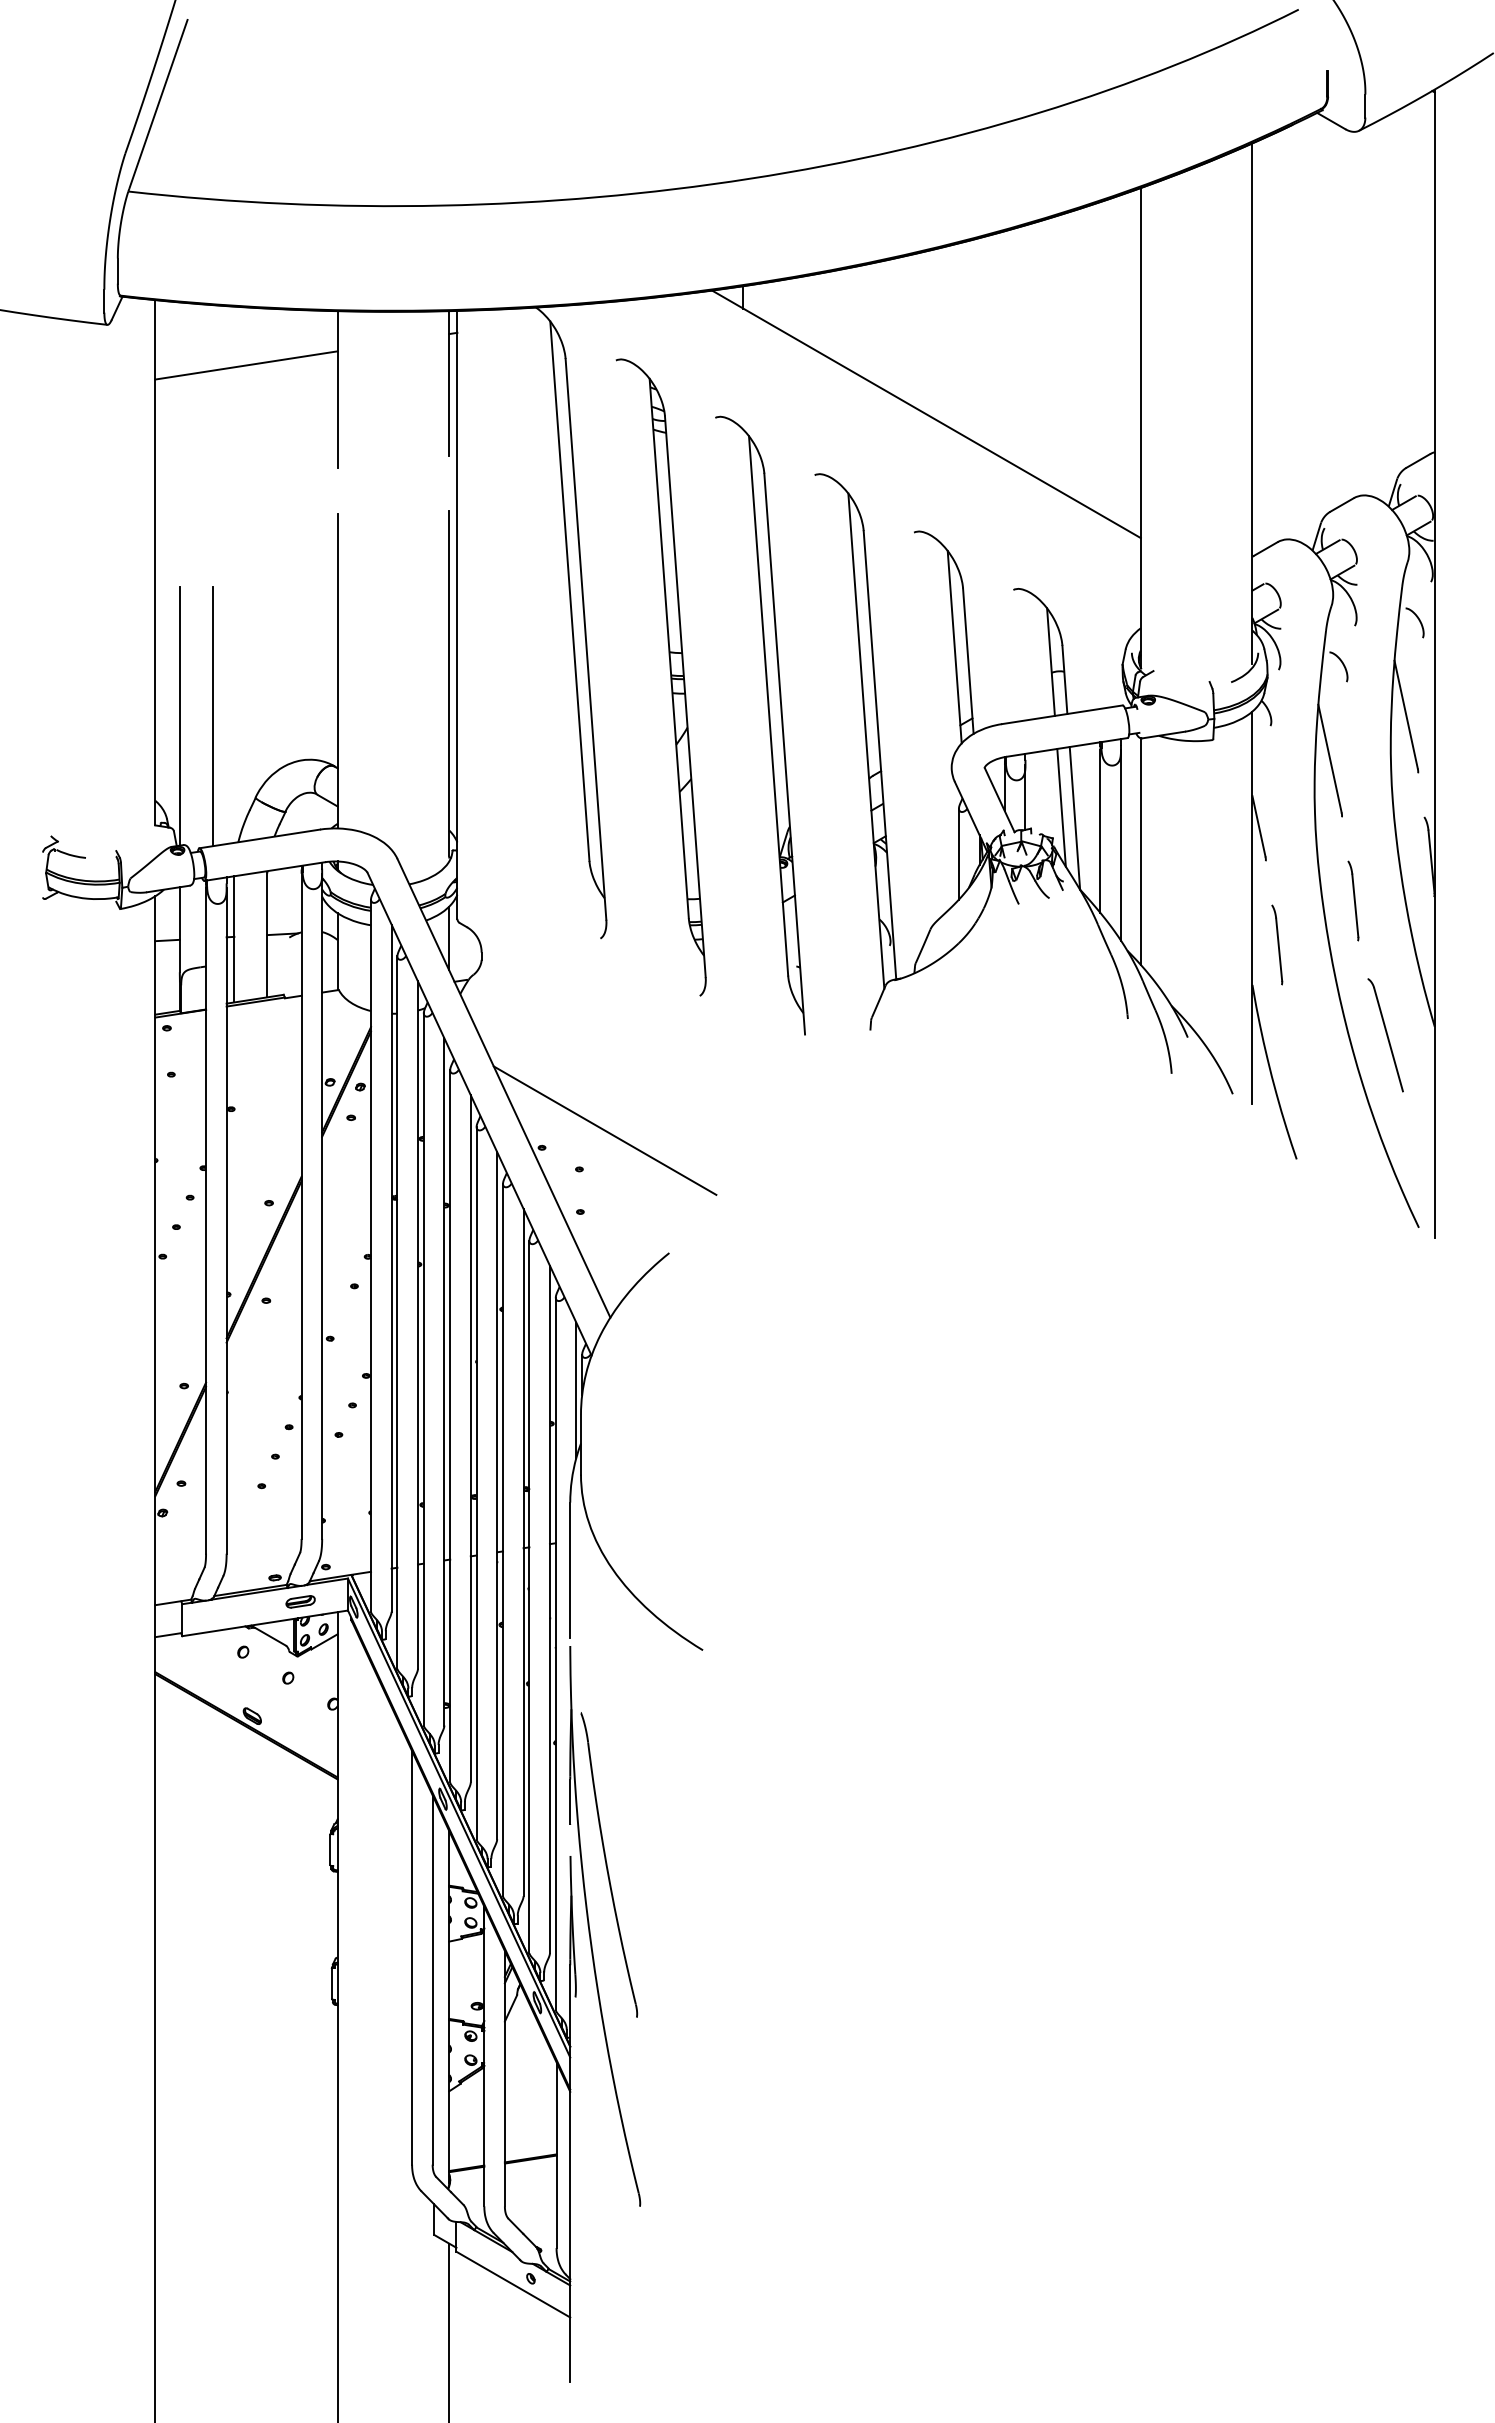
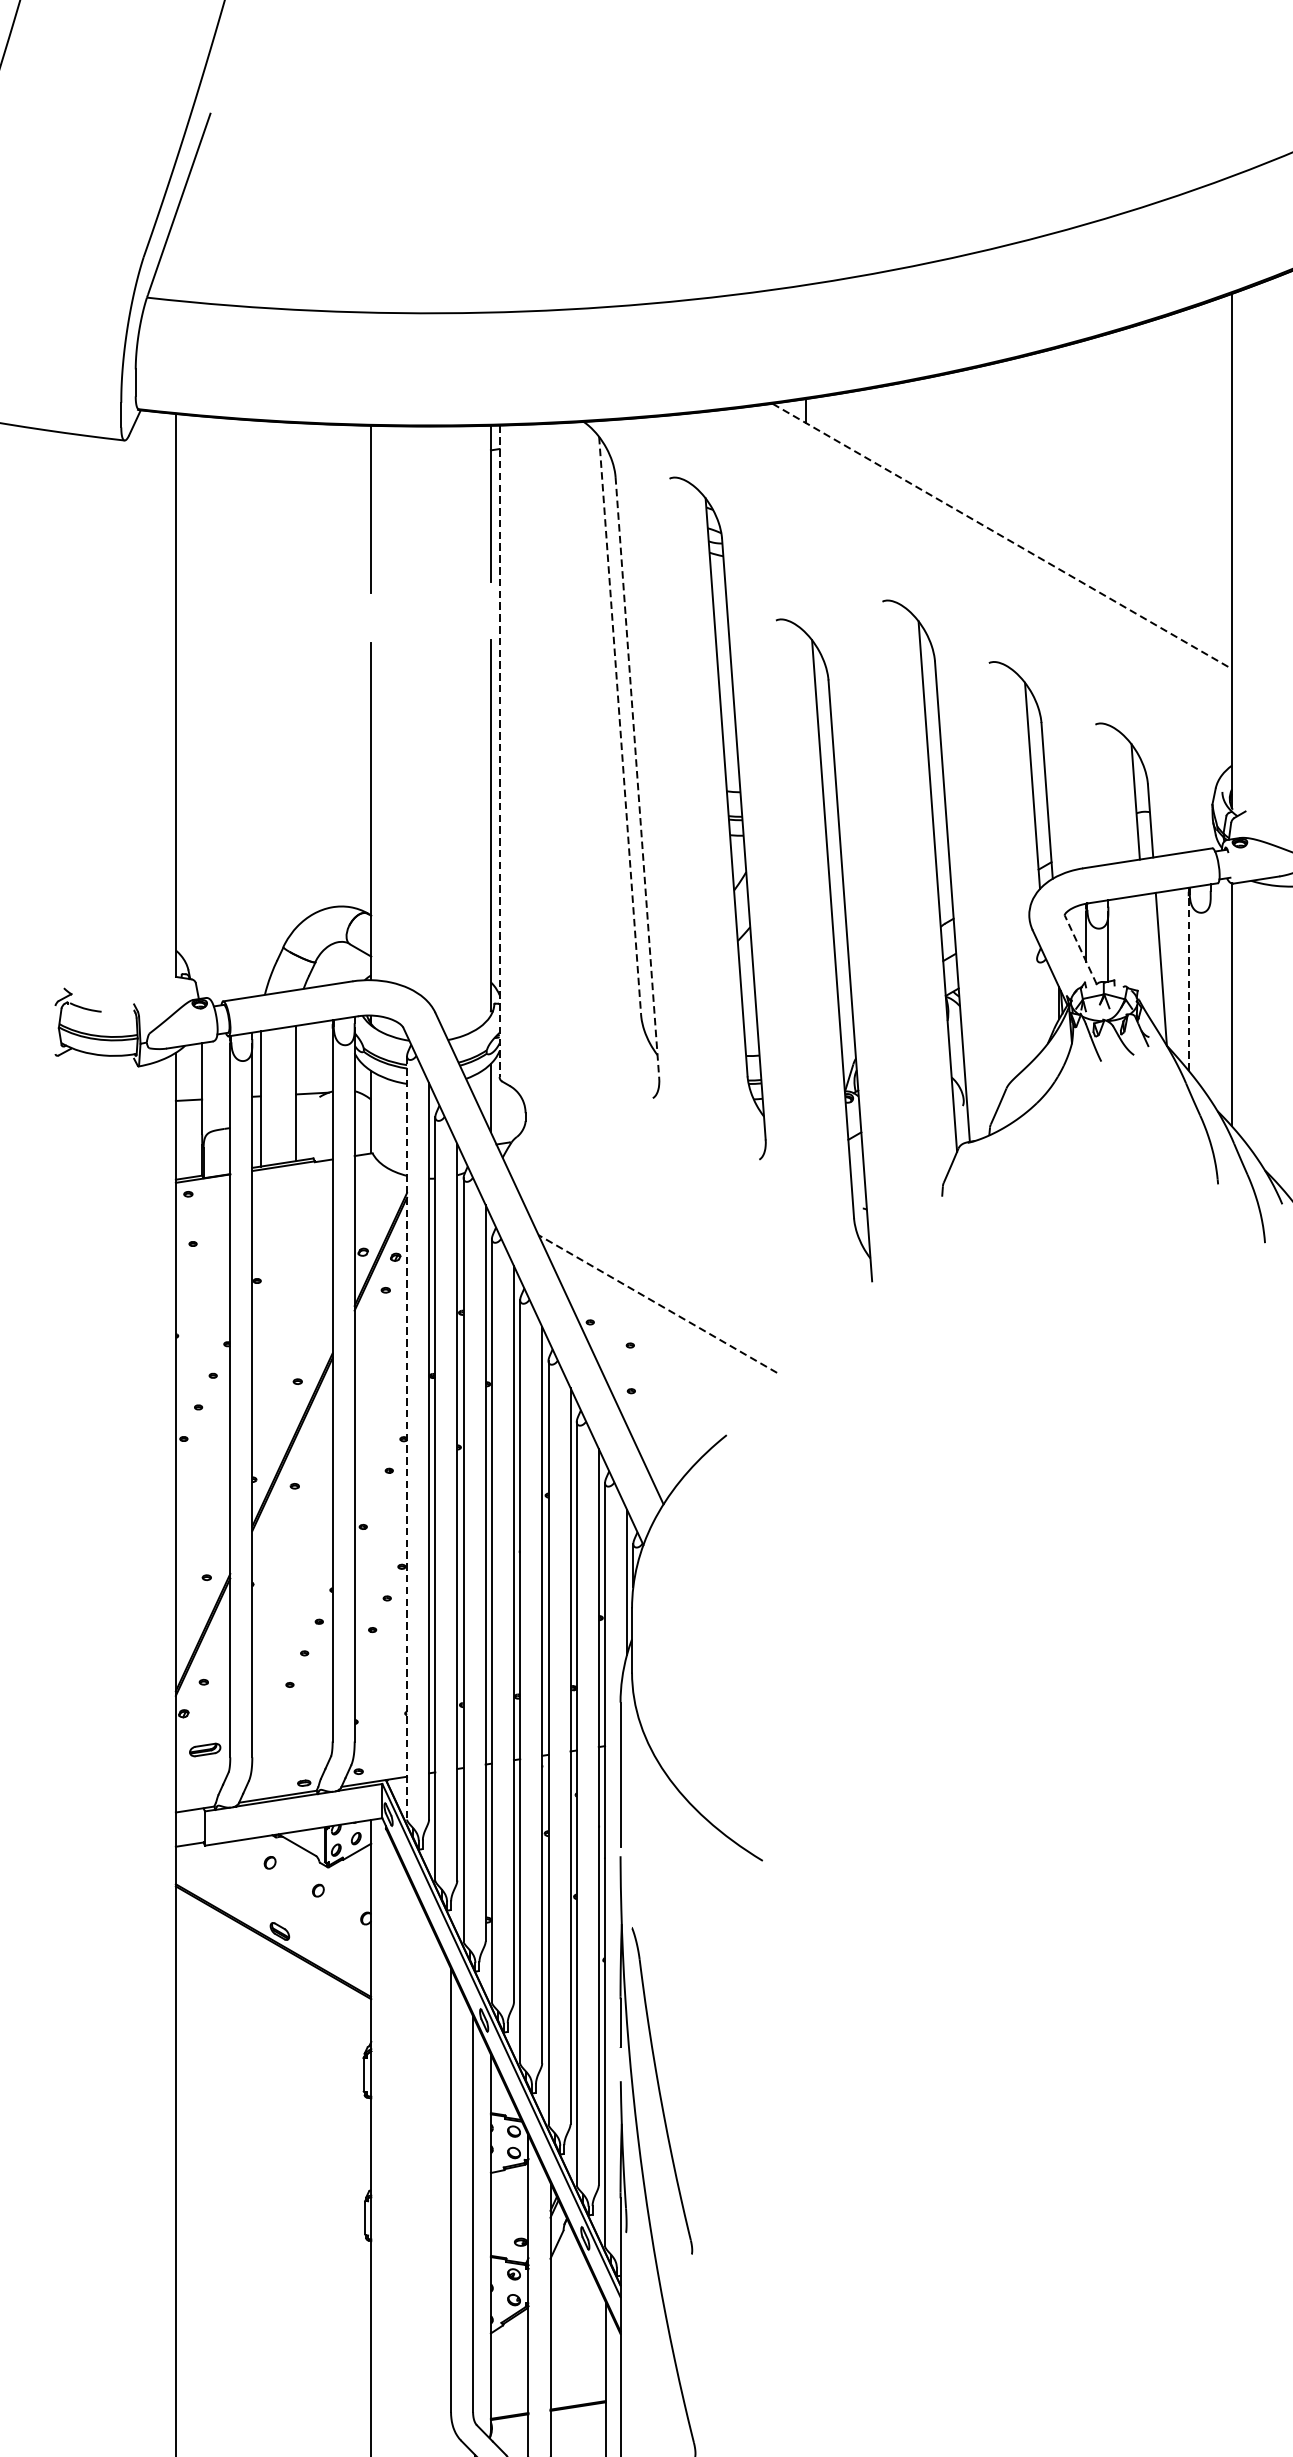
line: (246, 365) -> (273, 484), removed
line: (926, 414) -> (1002, 536), solid -> dashed
line: (569, 591) -> (619, 726), solid -> dashed
line: (457, 614) -> (499, 750), solid -> dashed
line: (586, 639) -> (637, 777), solid -> dashed
line: (179, 715) -> (201, 859), removed
line: (212, 716) -> (237, 860), removed
part: (768, 722) -> (832, 946), moved
line: (999, 799) -> (1080, 949), solid -> dashed
line: (1061, 807) -> (1146, 957), removed
line: (1100, 831) -> (1188, 983), solid -> dashed
line: (1121, 844) -> (1211, 997), removed
line: (958, 853) -> (1036, 1007), removed
line: (604, 1130) -> (657, 1303), solid -> dashed
line: (371, 1256) -> (407, 1438), solid -> dashed
part: (300, 1601) -> (205, 1749), moved

